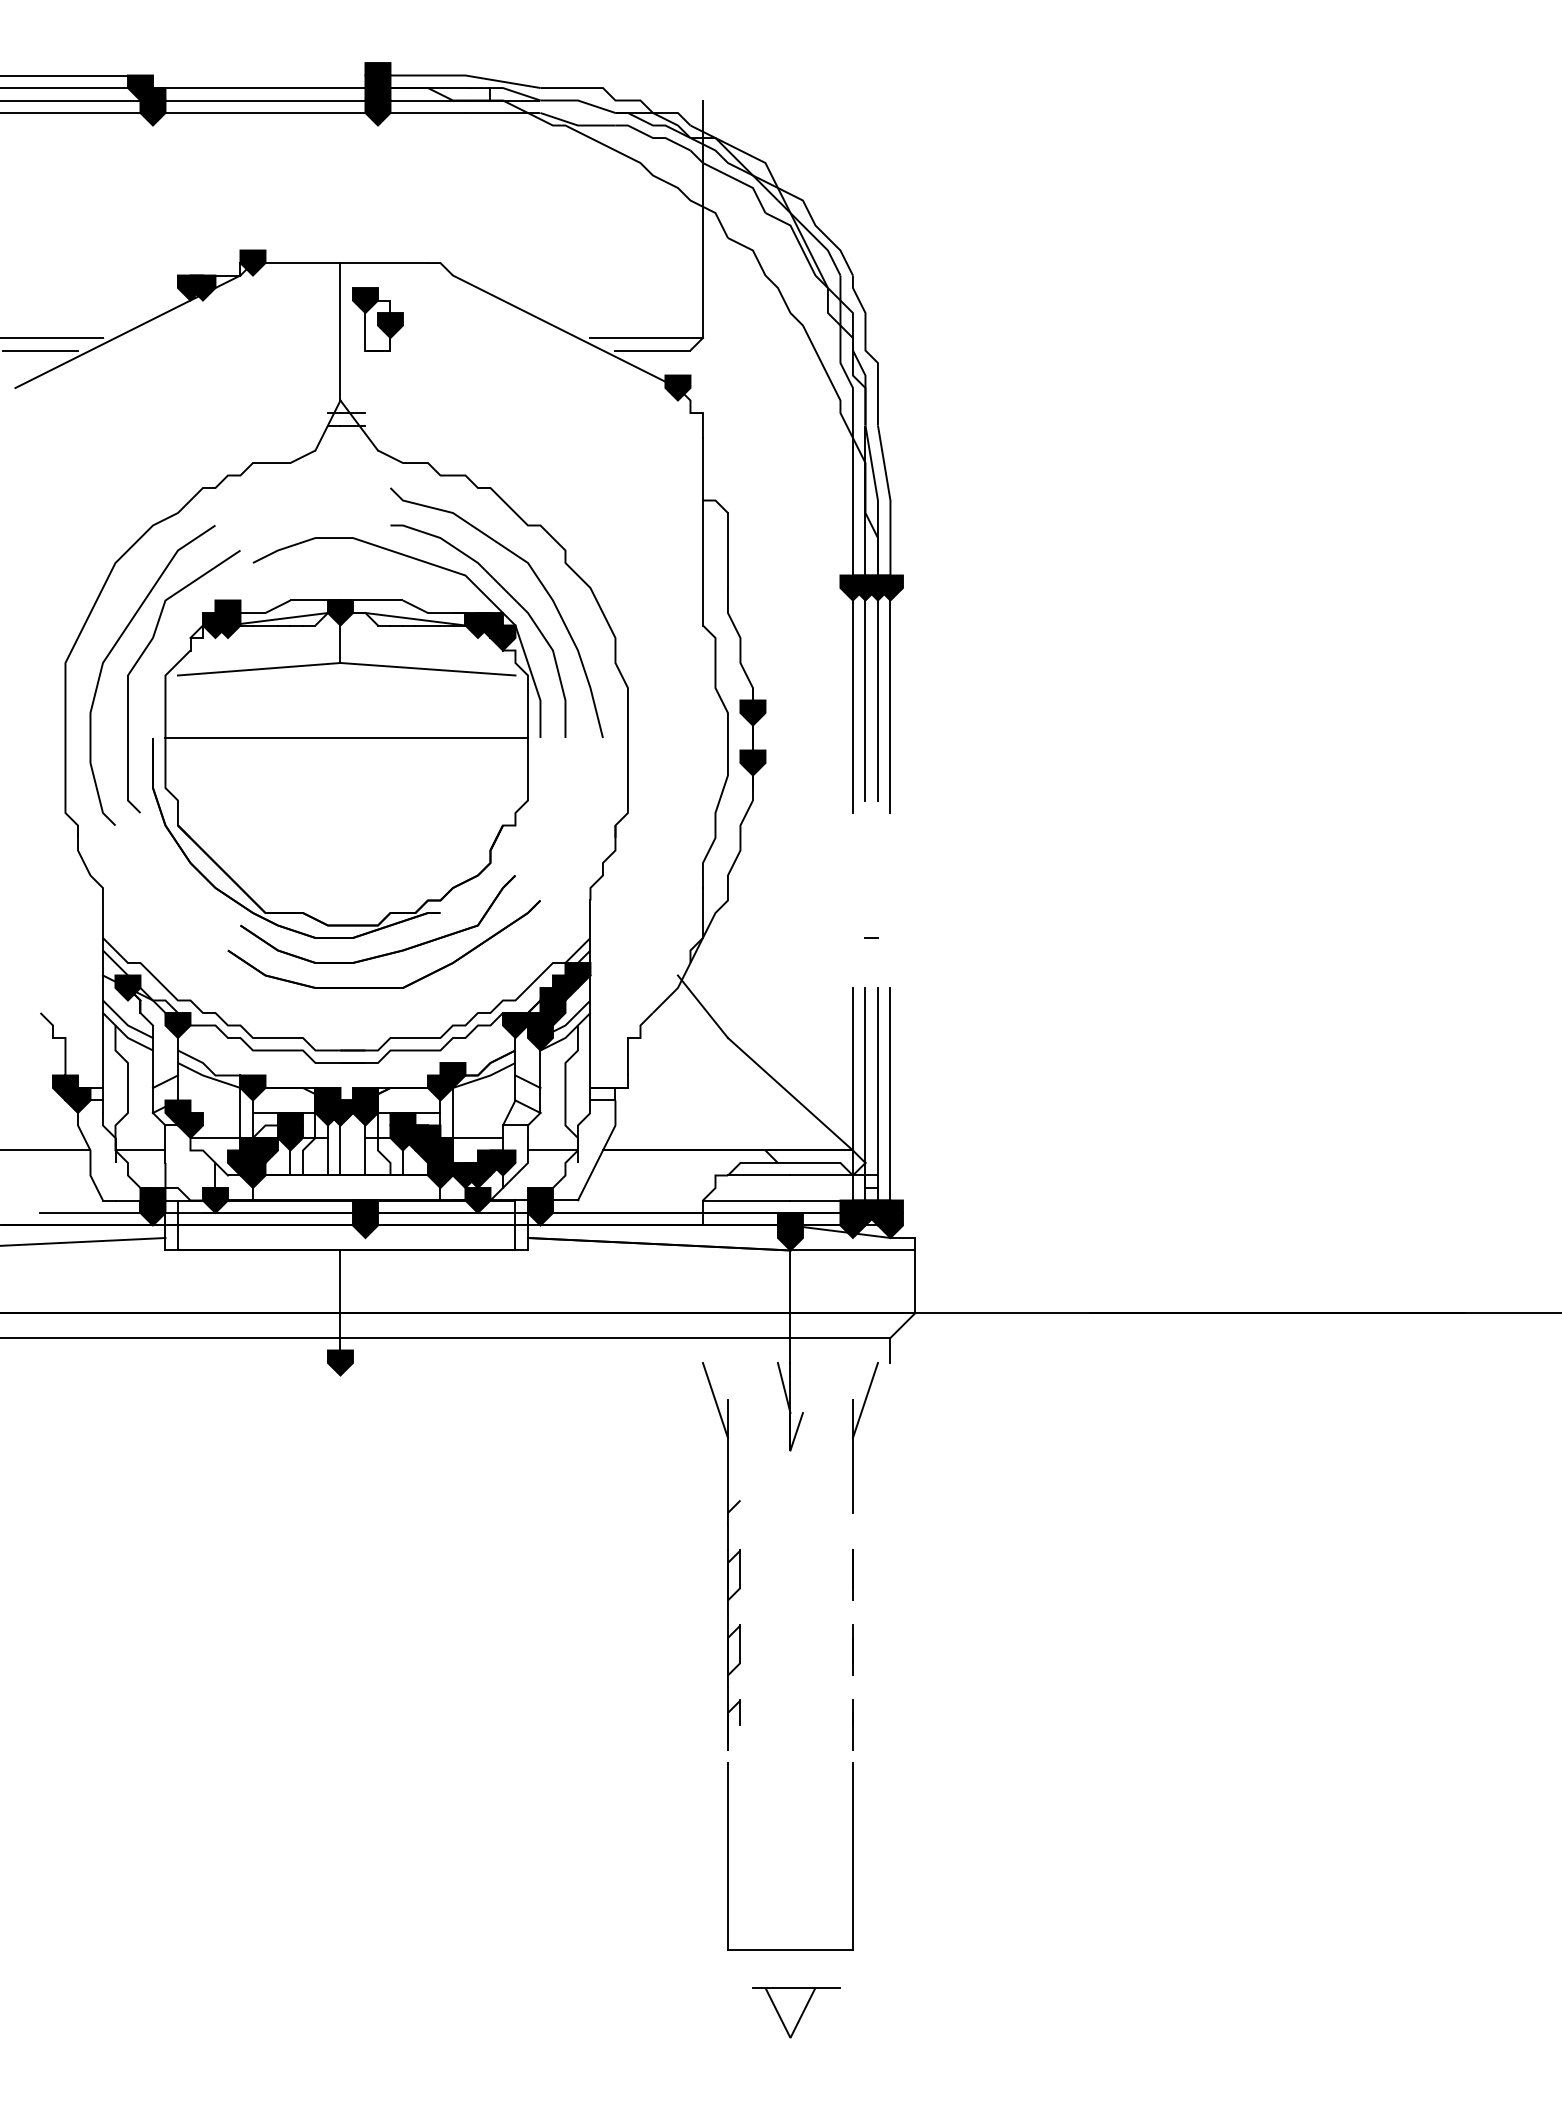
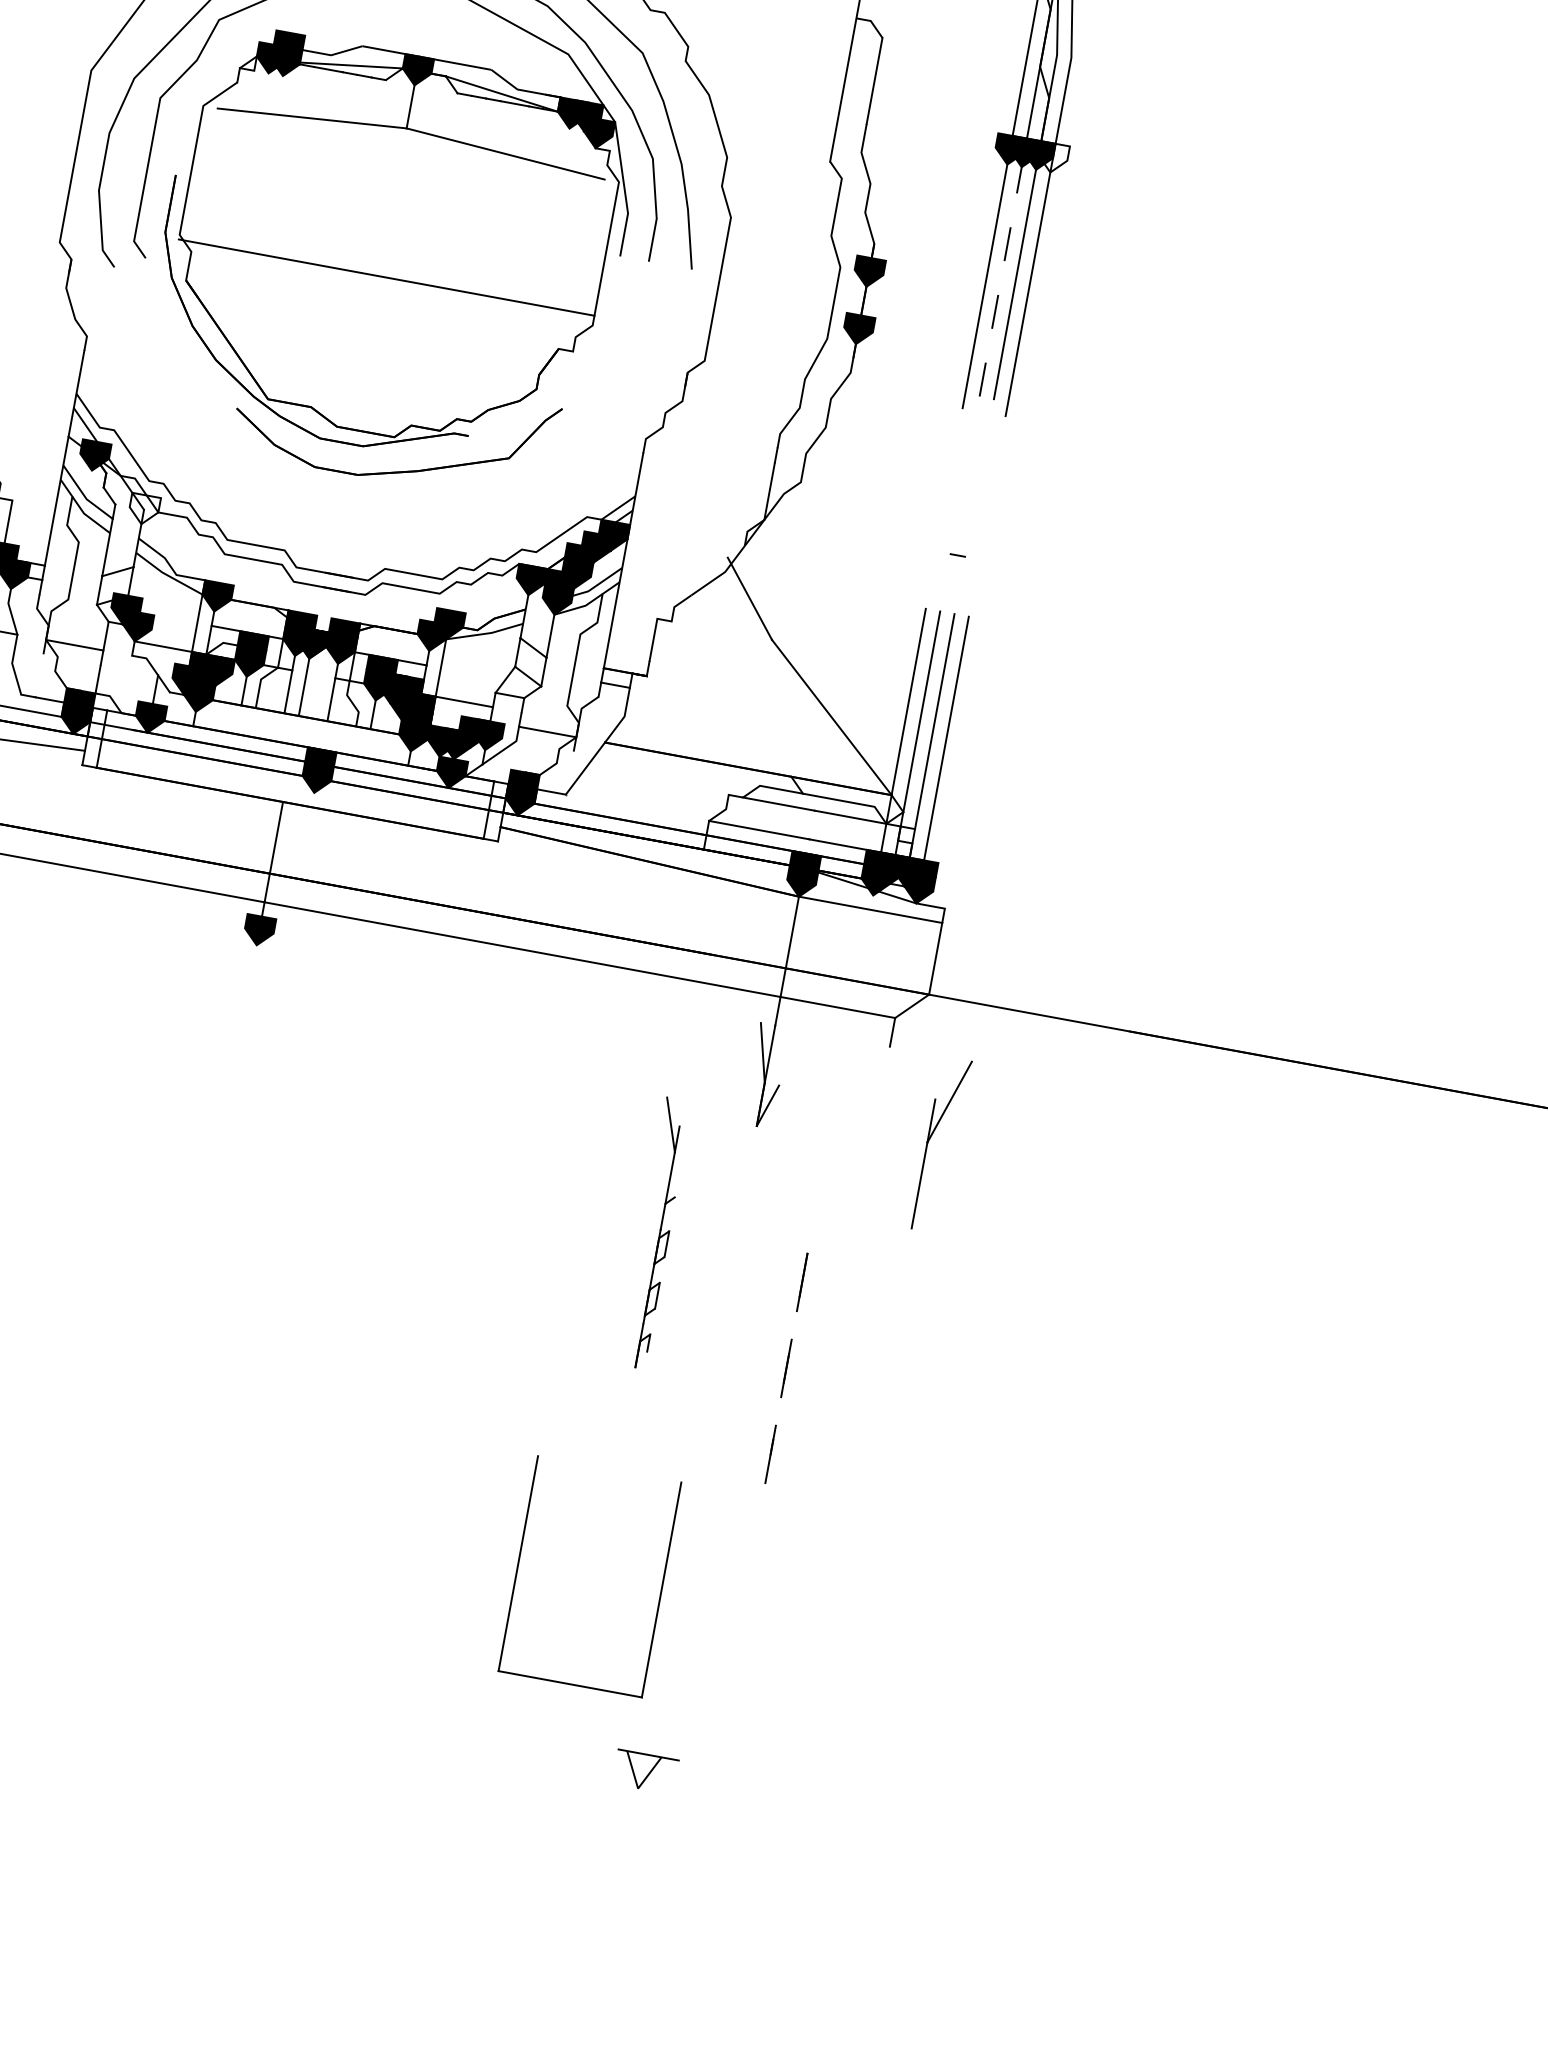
fill: (889, 587) -> (1052, 157), removed
line: (865, 693) -> (1002, 273), solid -> dashed
line: (346, 738) -> (386, 278), moved
part: (383, 987) -> (387, 509), removed
fill: (177, 1024) -> (143, 508), removed
part: (855, 1434) -> (931, 1139), moved
part: (721, 1556) -> (655, 1233), size x0.6
part: (728, 1856) -> (518, 1563), moved
part: (796, 2012) -> (645, 1771), size x0.6

